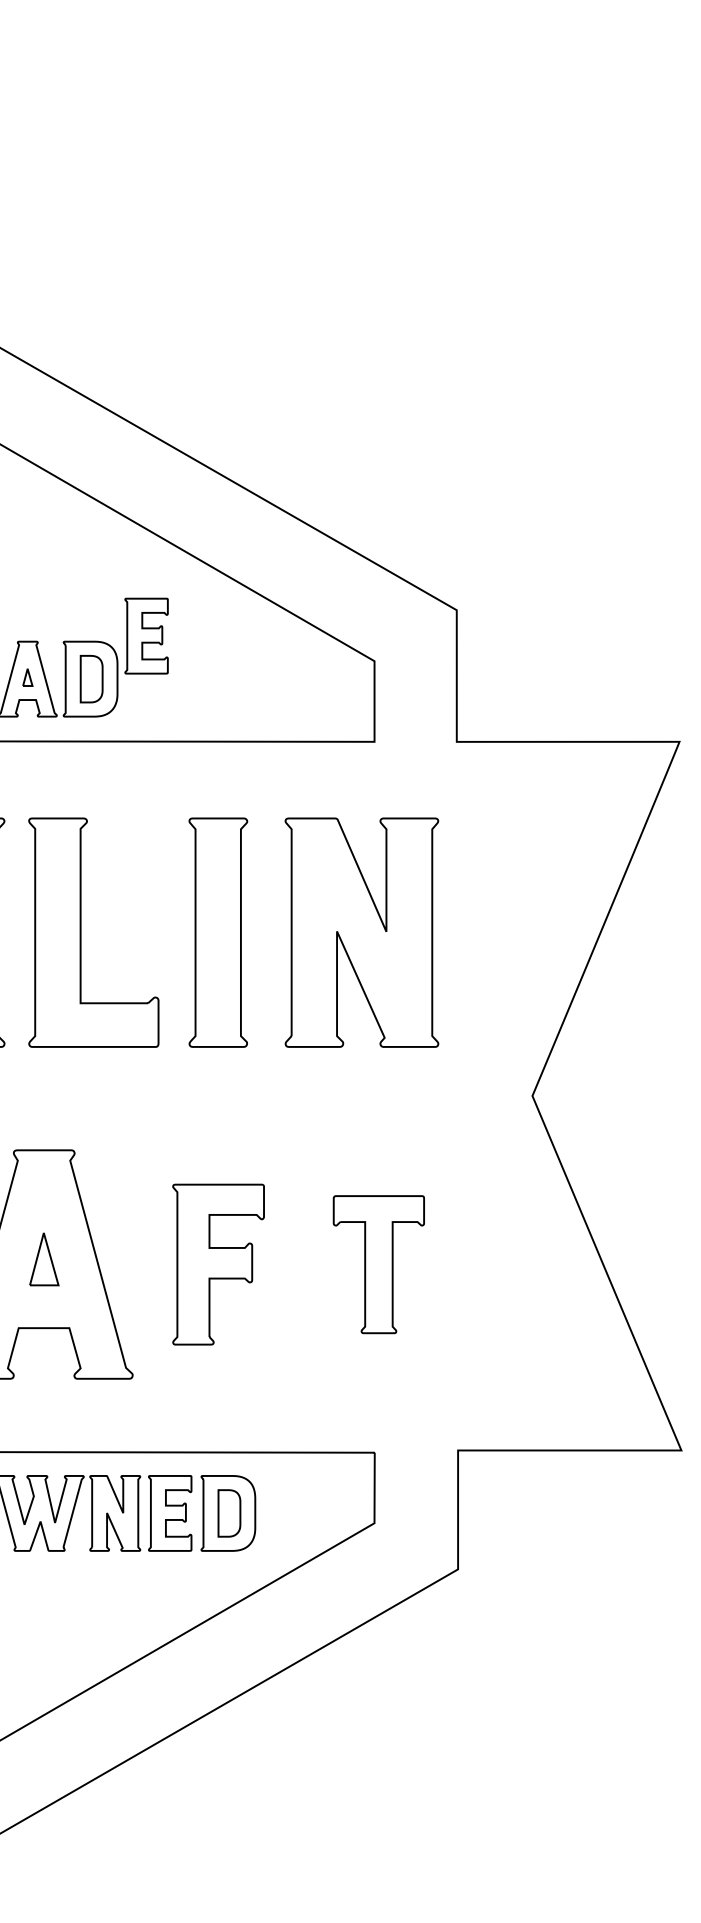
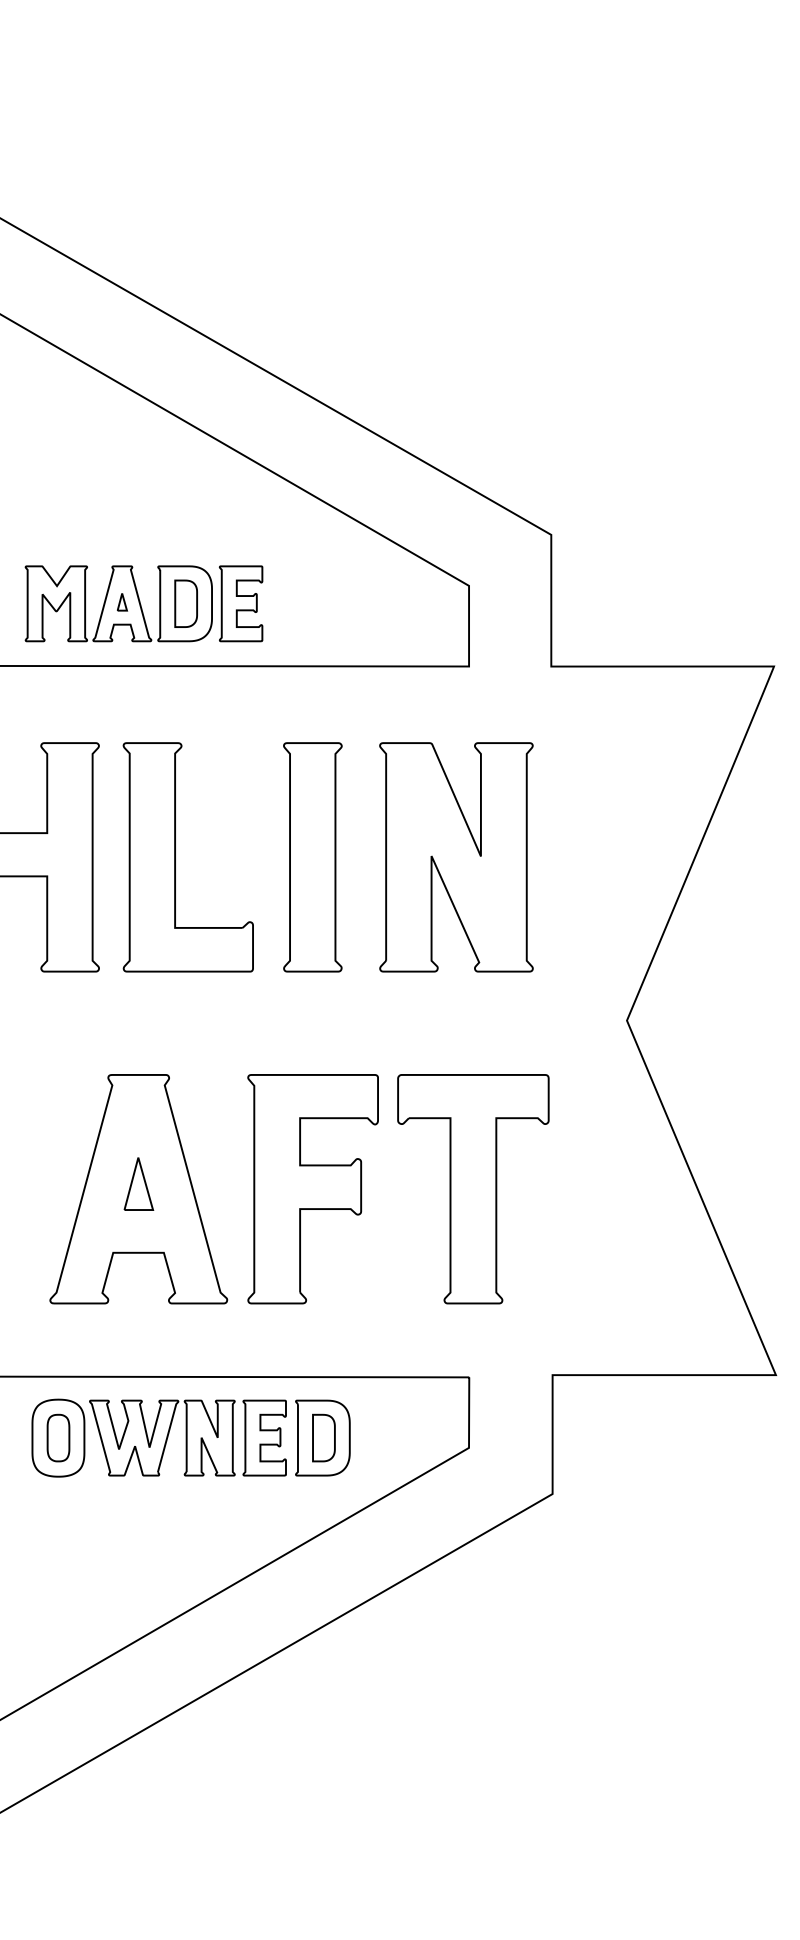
part: (145, 635) -> (240, 603), moved
part: (217, 1264) -> (312, 1189), size x1.43
part: (378, 1264) -> (473, 1189), size x1.67

